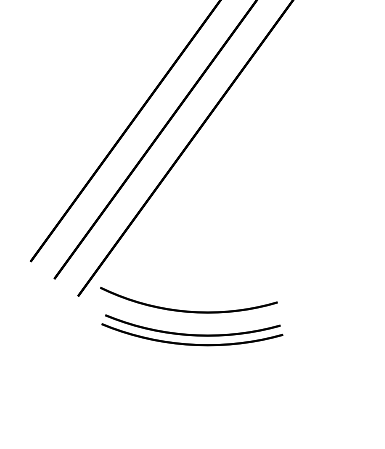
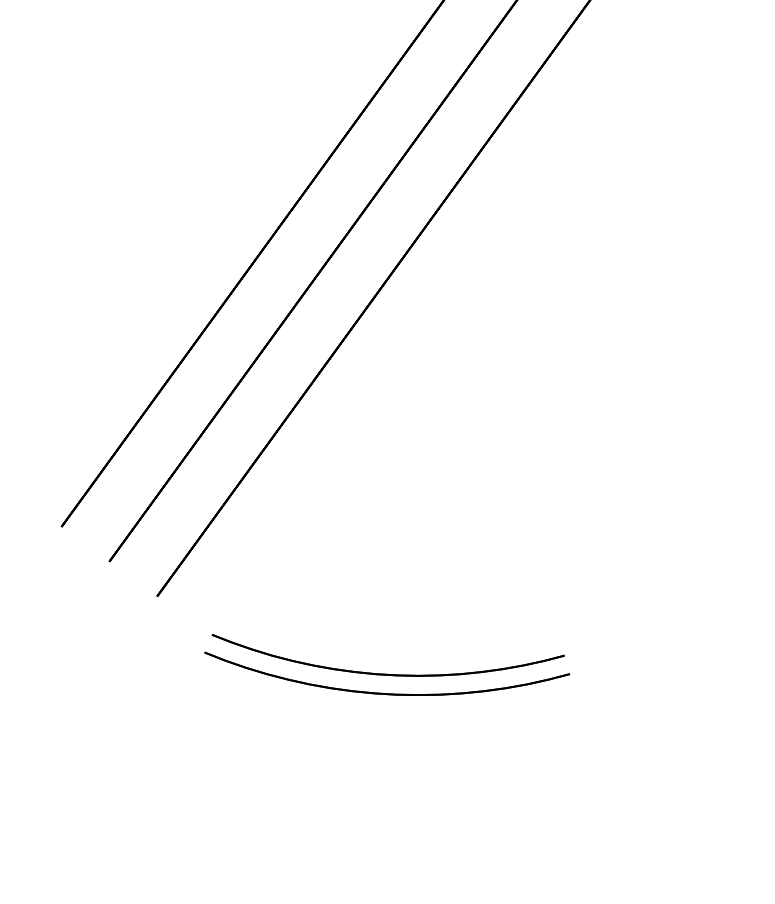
part: (188, 310) -> (379, 625), removed

